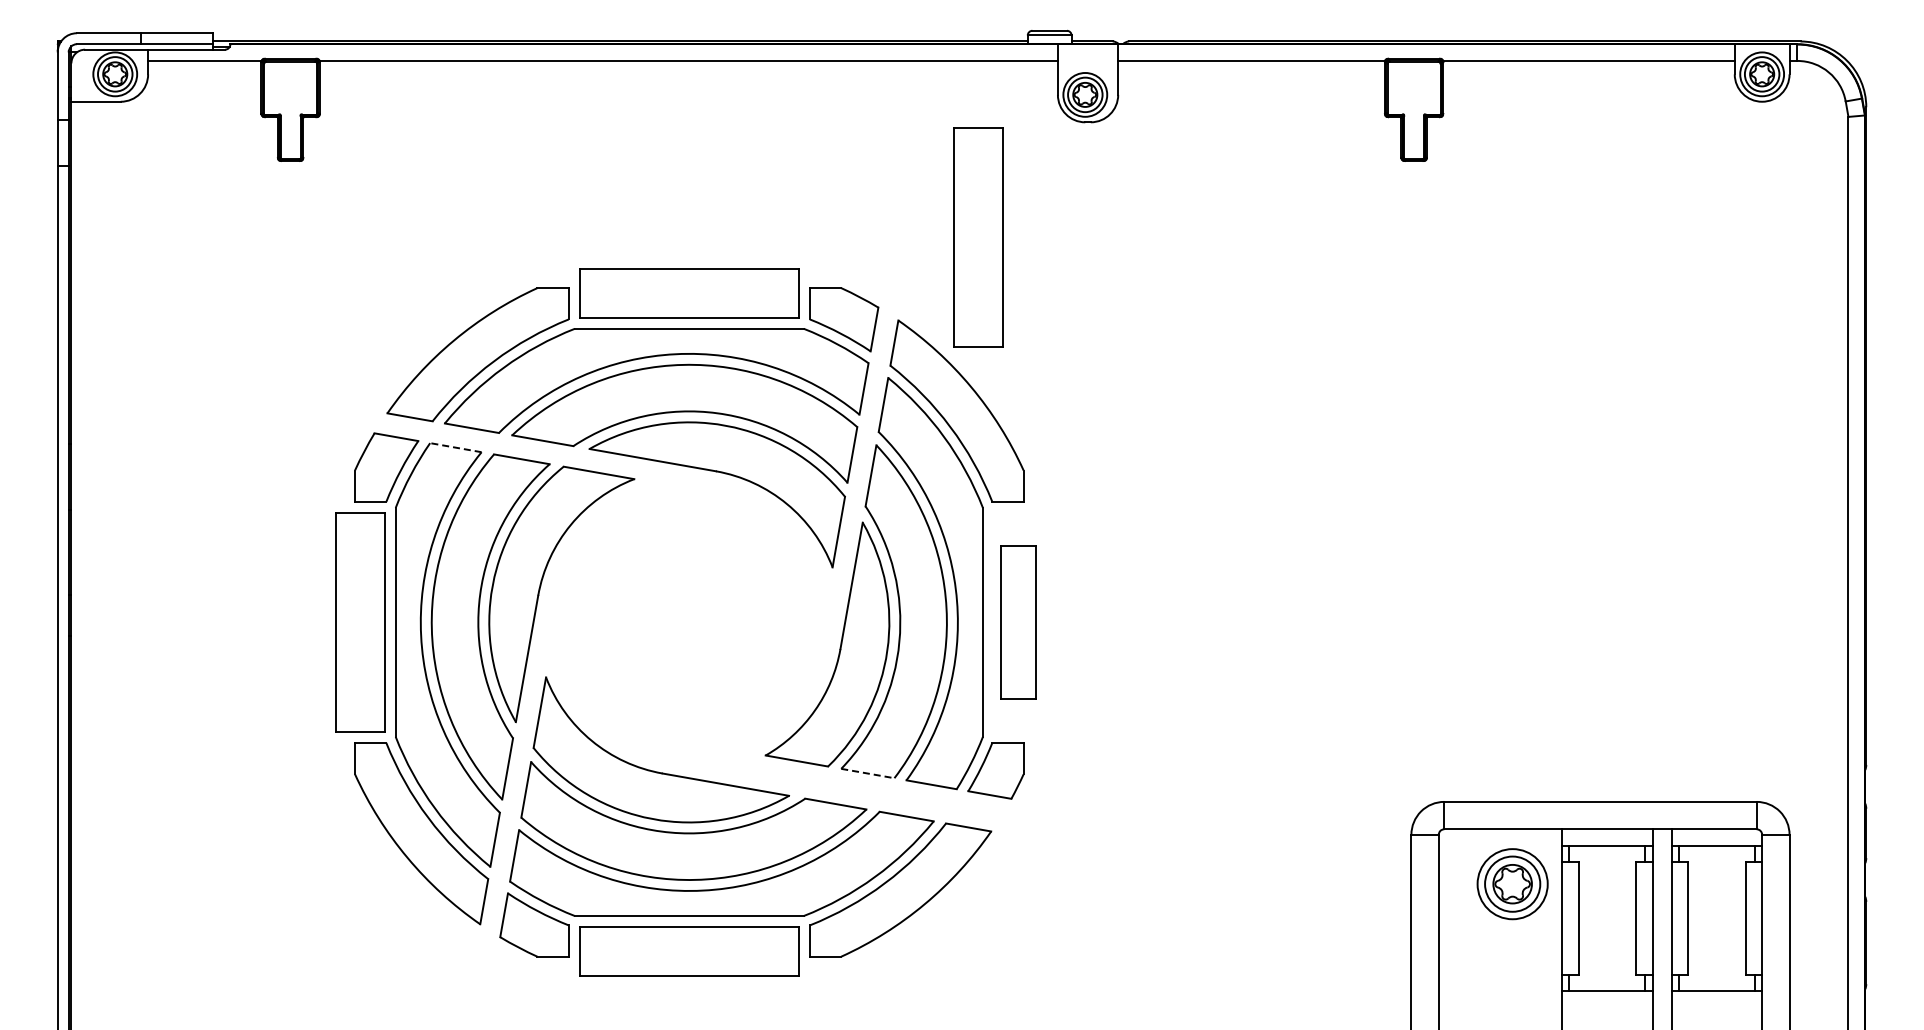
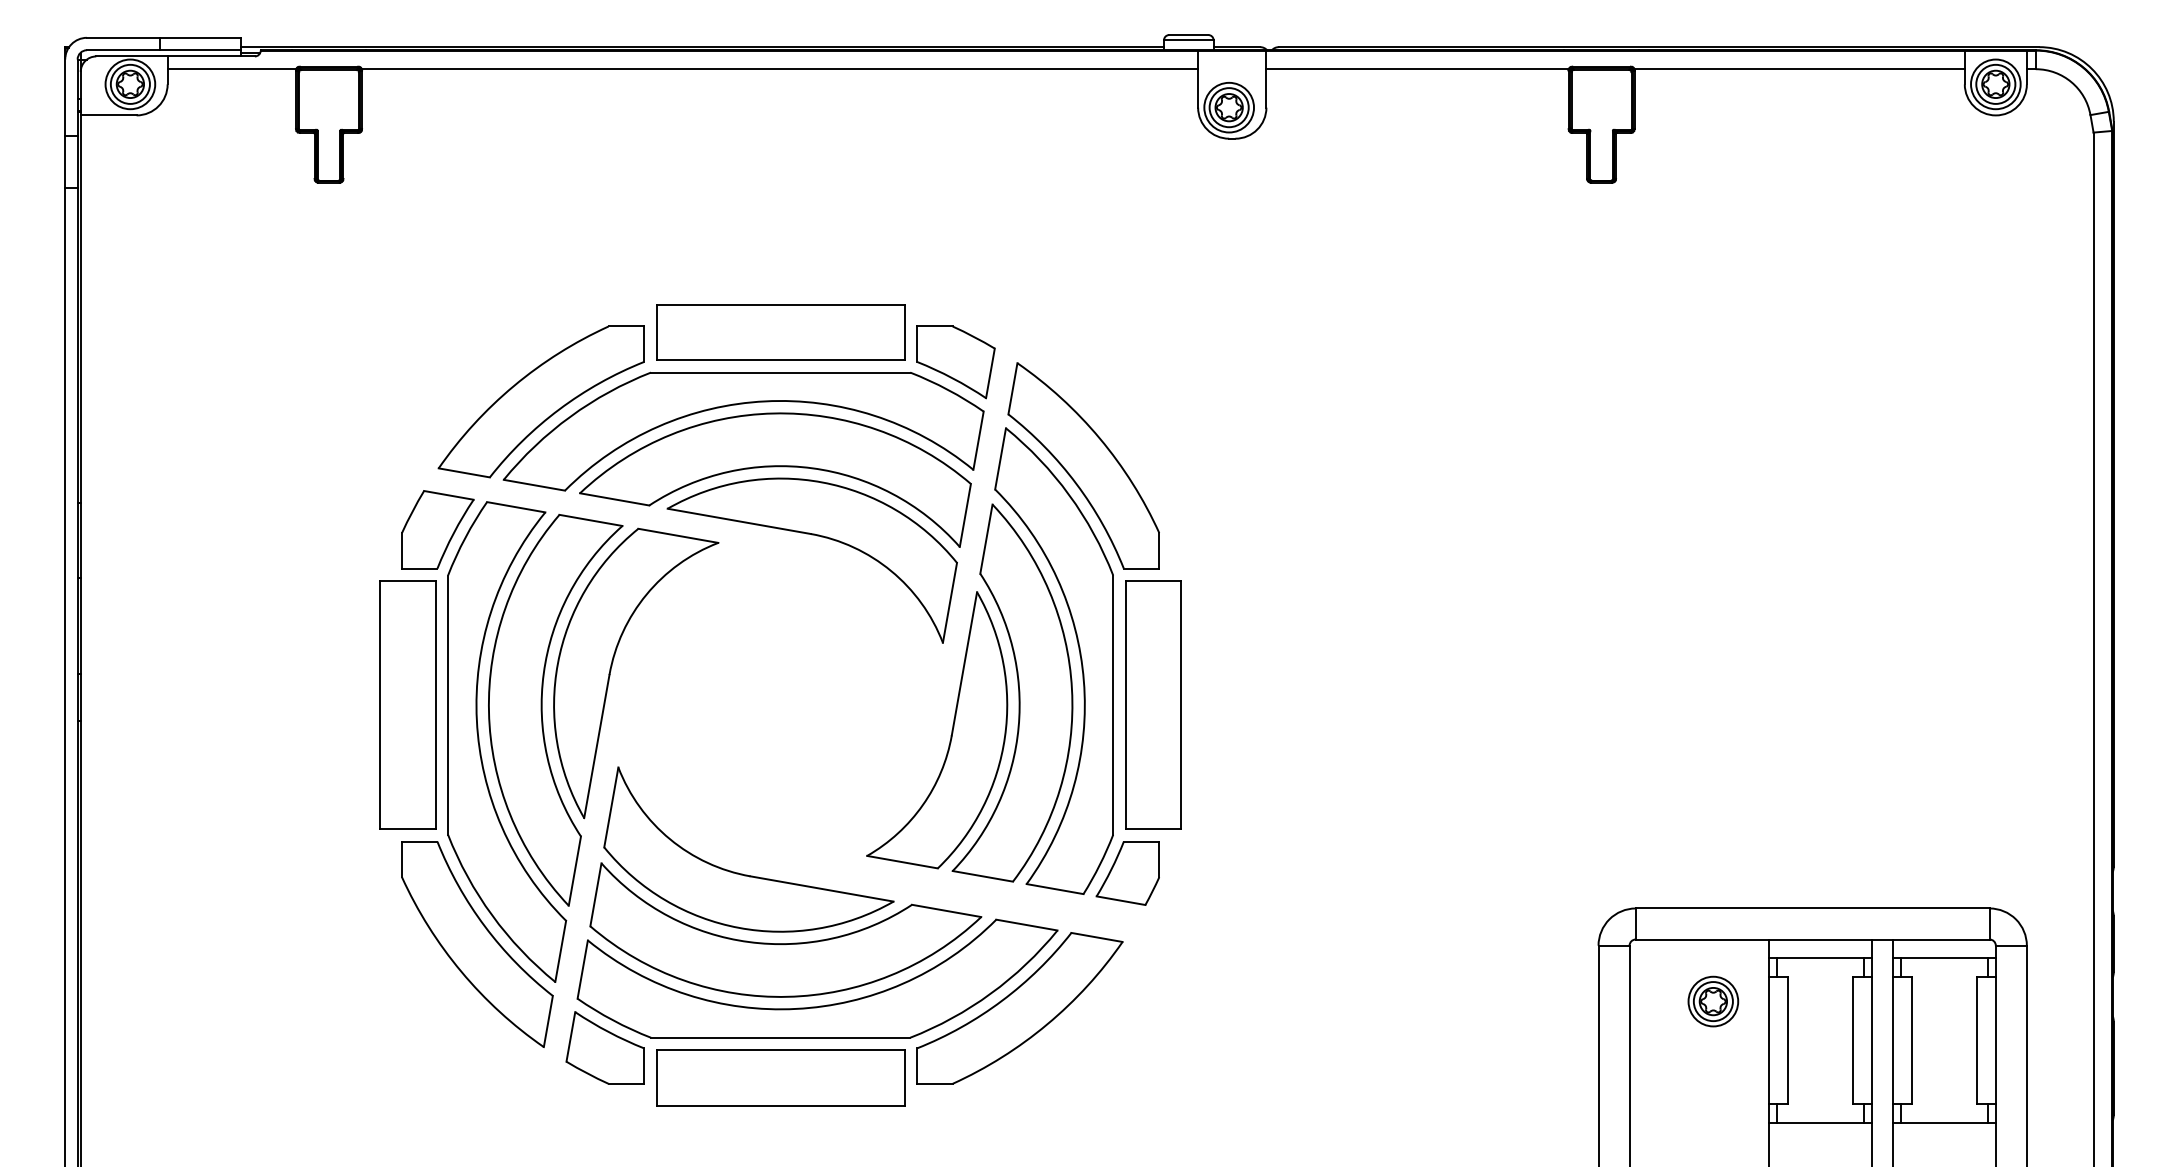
part: (978, 237) -> (1108, 269), removed
line: (455, 447) -> (515, 507), dashed -> solid
part: (1018, 622) -> (1153, 705), size x1.43
line: (868, 773) -> (983, 876), dashed -> solid
part: (1512, 883) -> (1713, 1000), size x0.62

